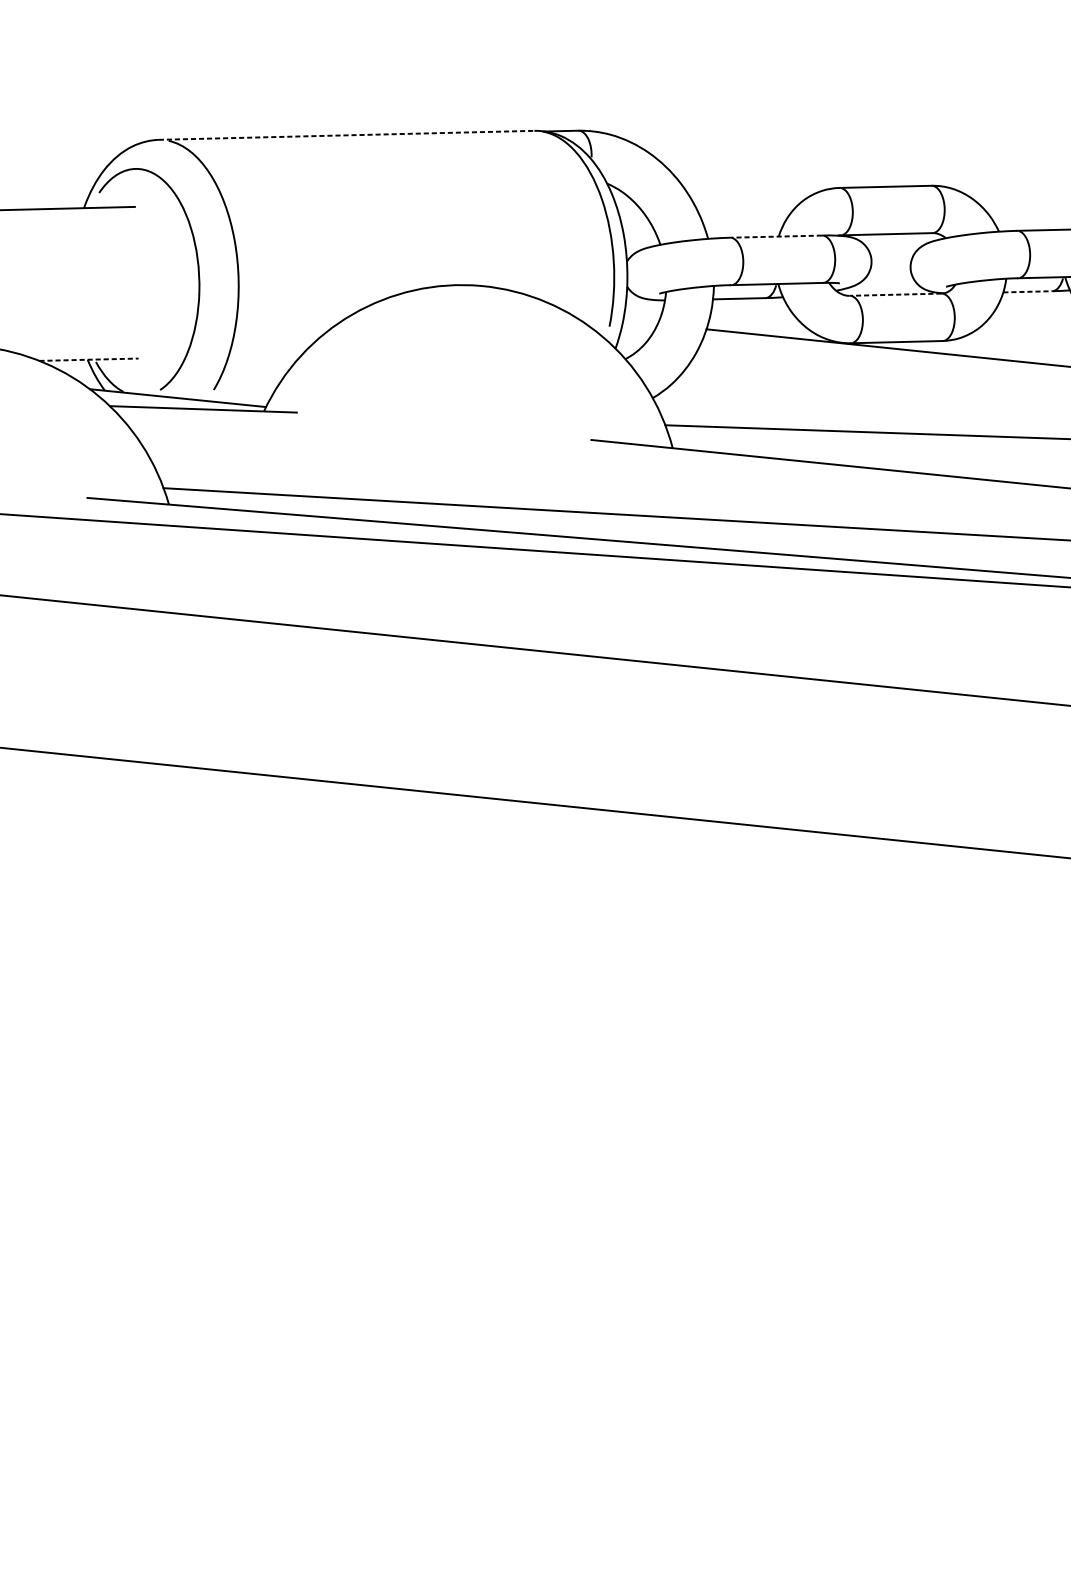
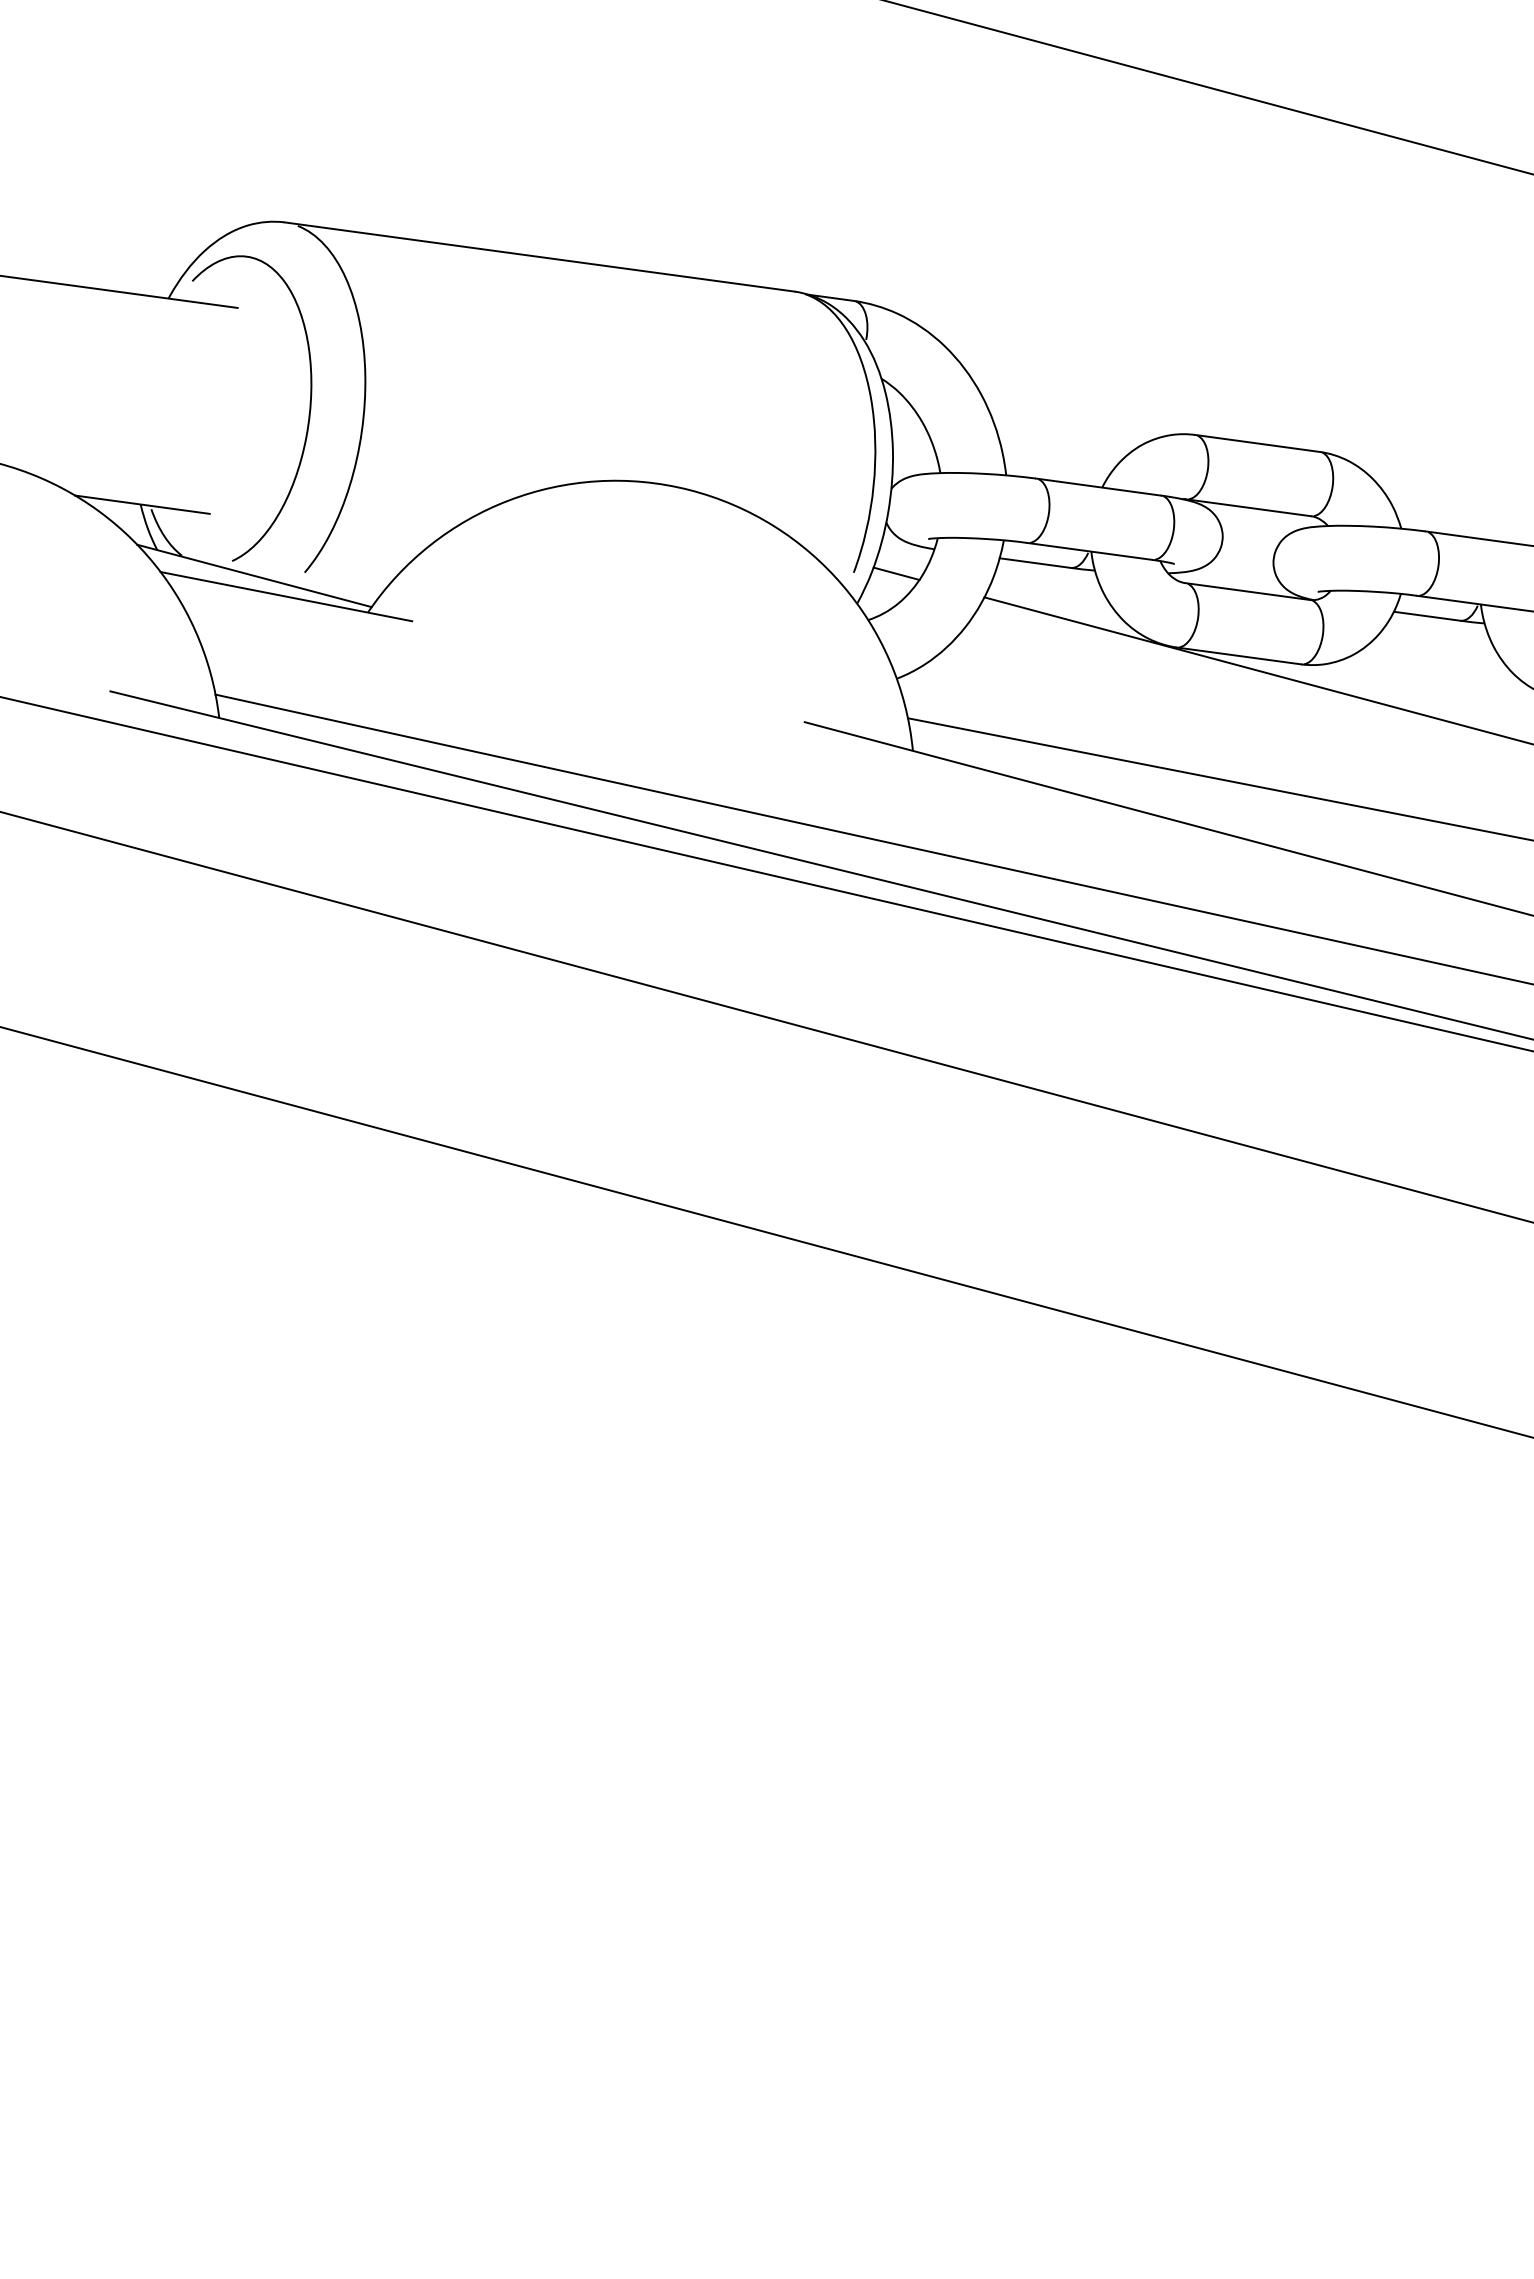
line: (347, 135) -> (540, 257), dashed -> solid
line: (776, 236) -> (1098, 487), dashed -> solid
line: (1028, 291) -> (1427, 616), dashed -> solid
line: (895, 294) -> (1247, 591), dashed -> solid
line: (640, 322) -> (896, 573), added
line: (89, 359) -> (142, 504), dashed -> solid

